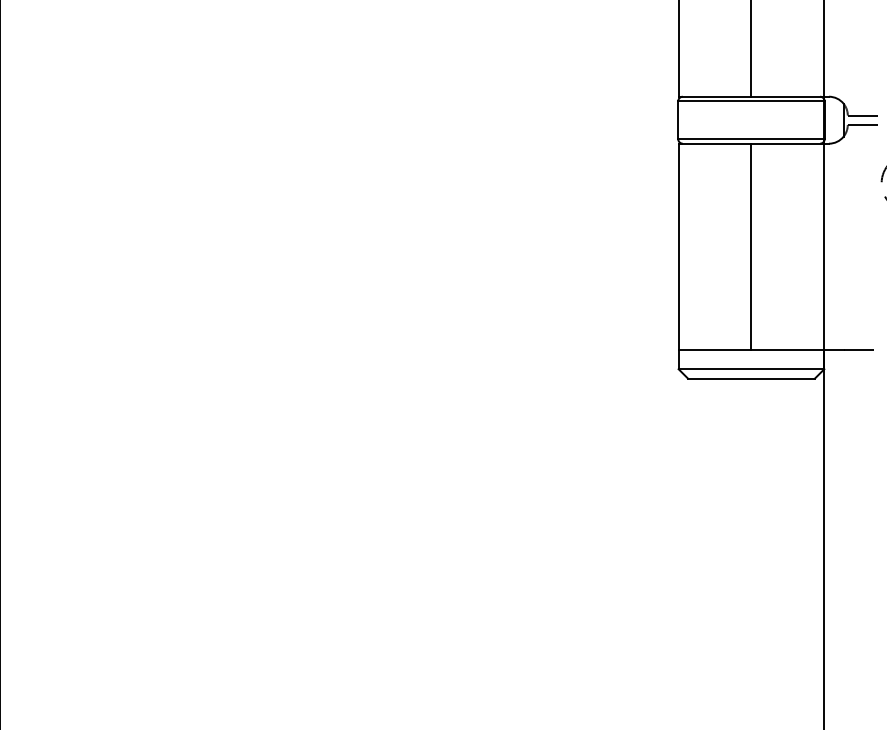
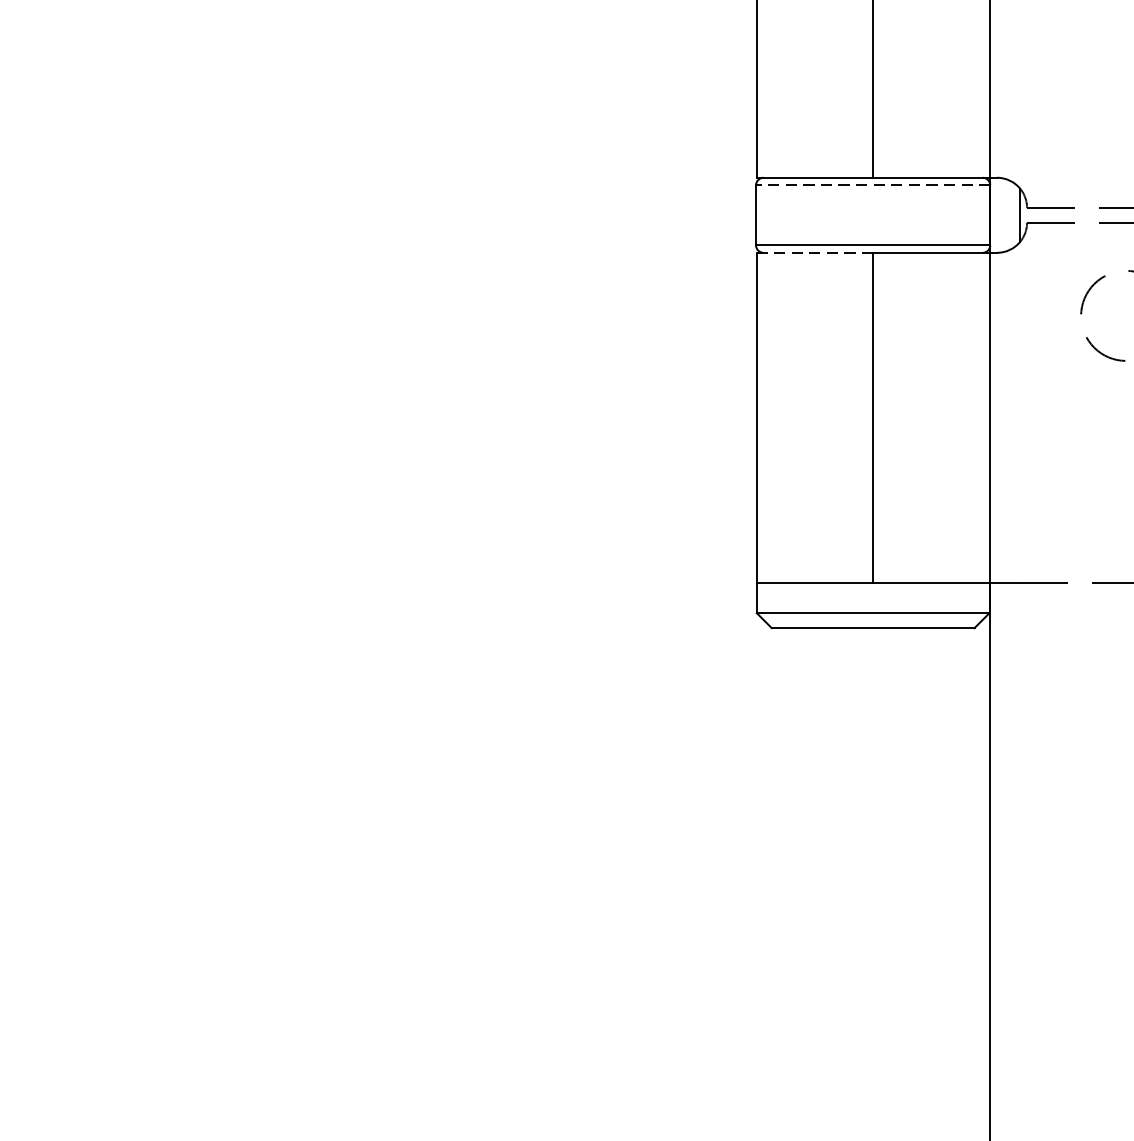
line: (750, 101) -> (871, 185), solid -> dashed
line: (714, 143) -> (814, 252), solid -> dashed

